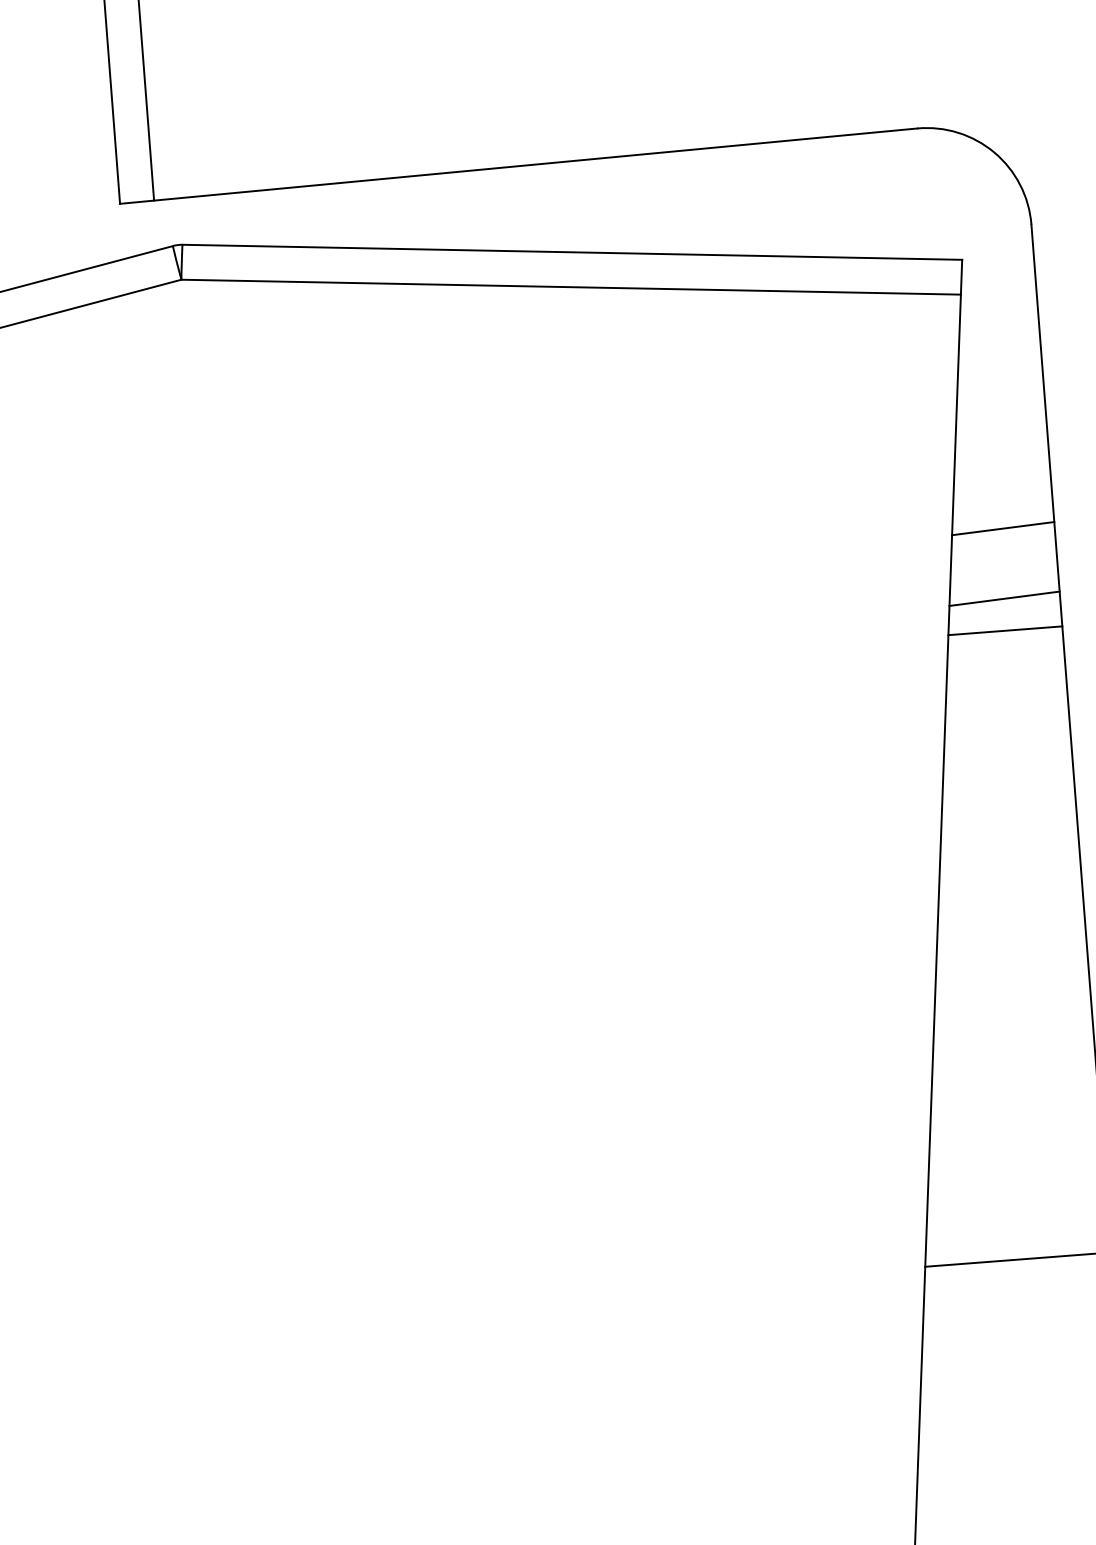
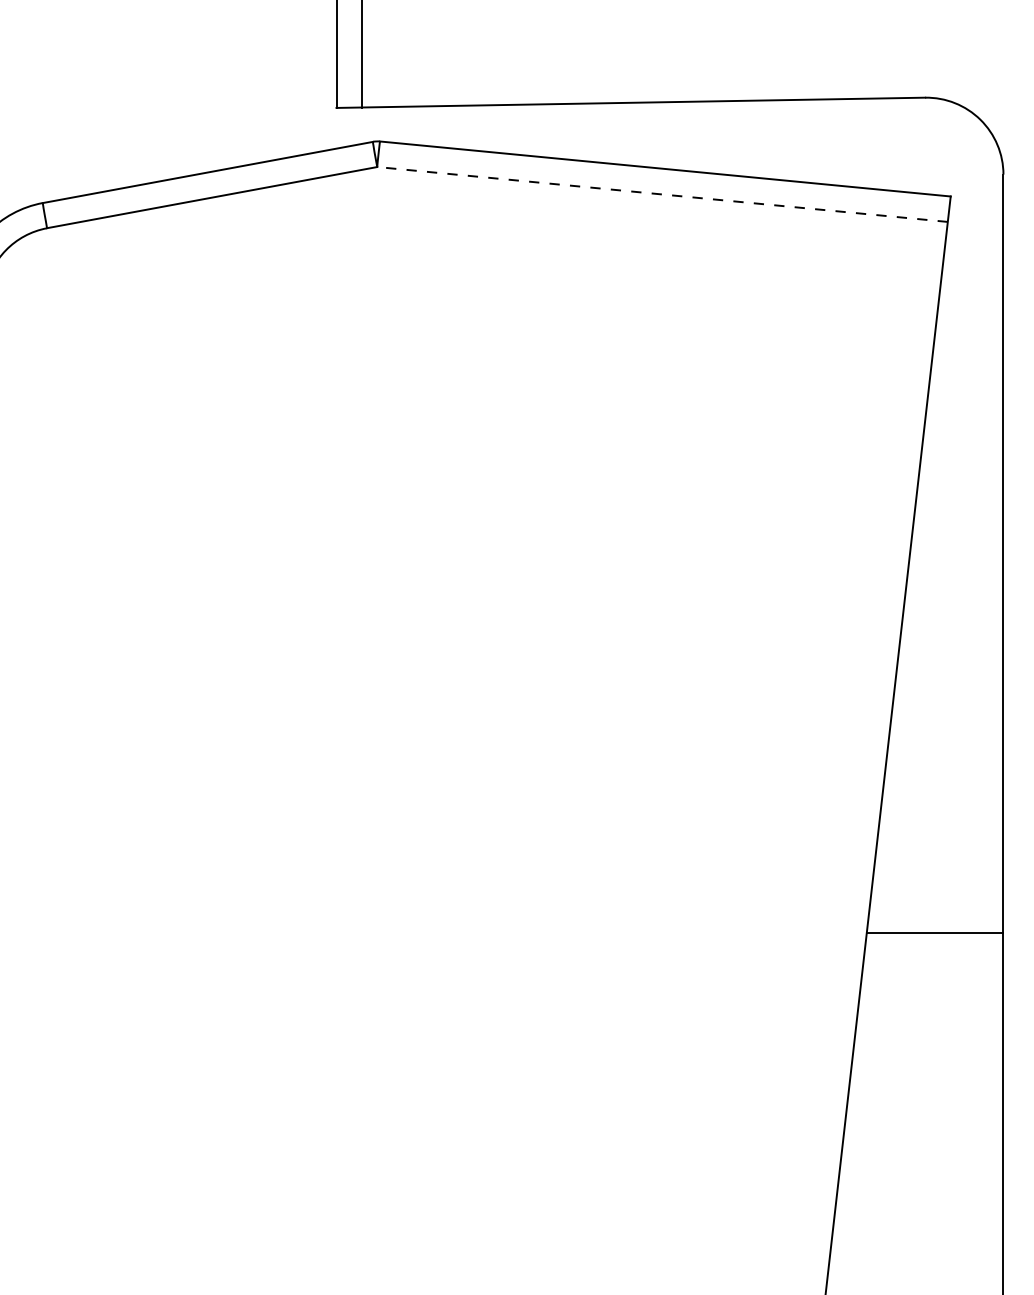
line: (571, 287) -> (662, 194), solid -> dashed
line: (1002, 528) -> (965, 395), removed
line: (1004, 598) -> (962, 447), removed
line: (1005, 630) -> (961, 470), removed

